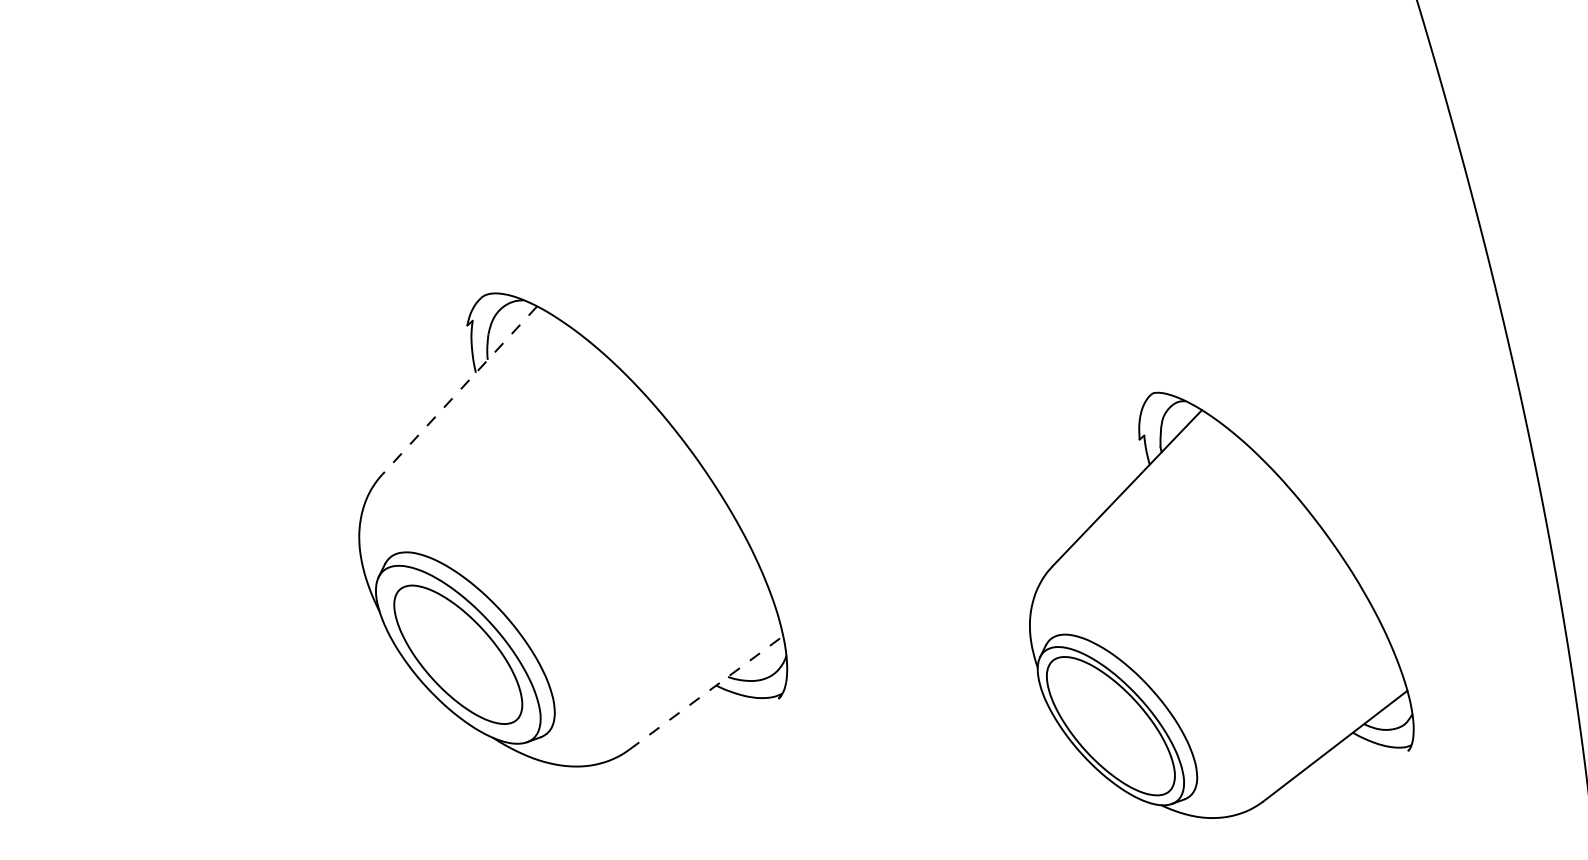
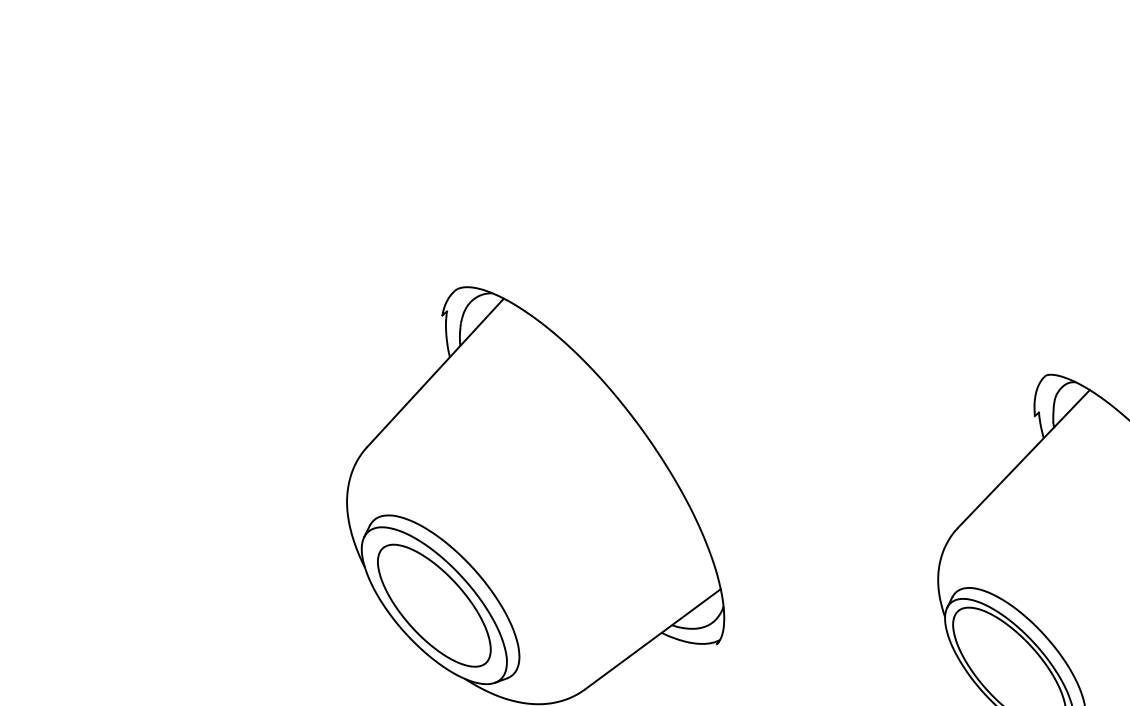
line: (459, 390) -> (435, 372), dashed -> solid
line: (706, 692) -> (653, 638), dashed -> solid

